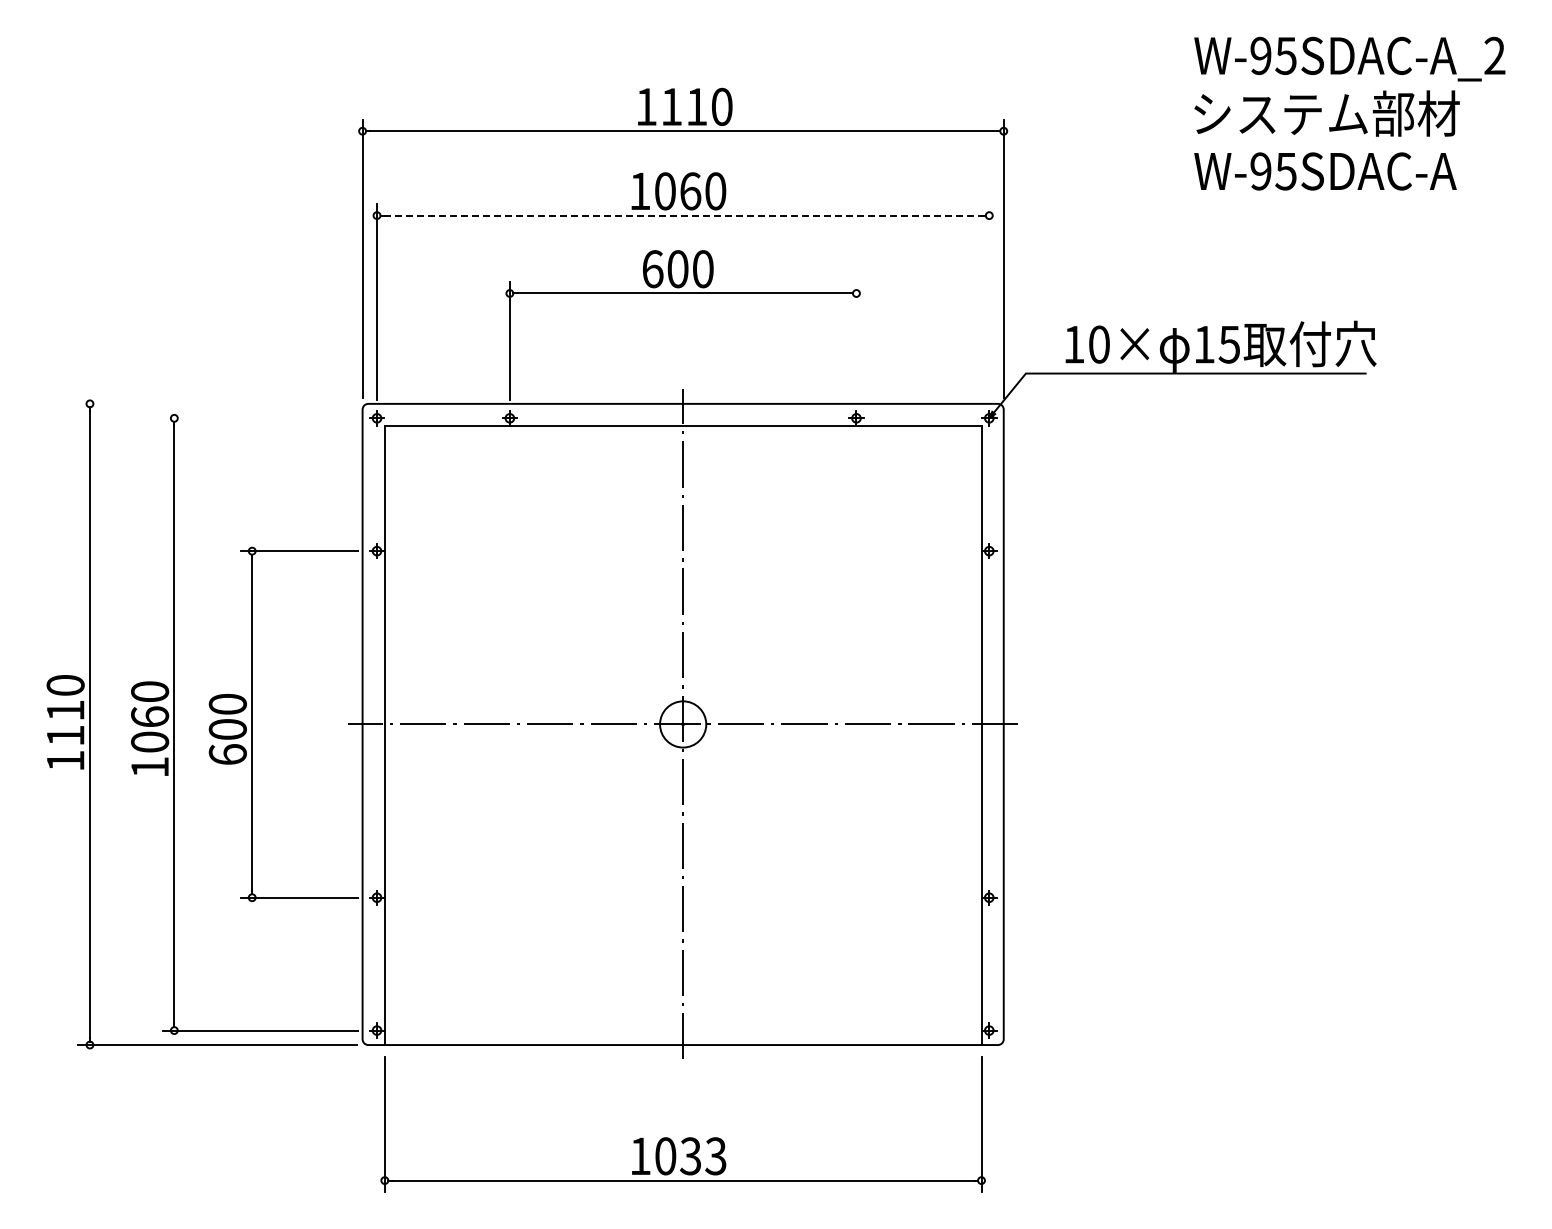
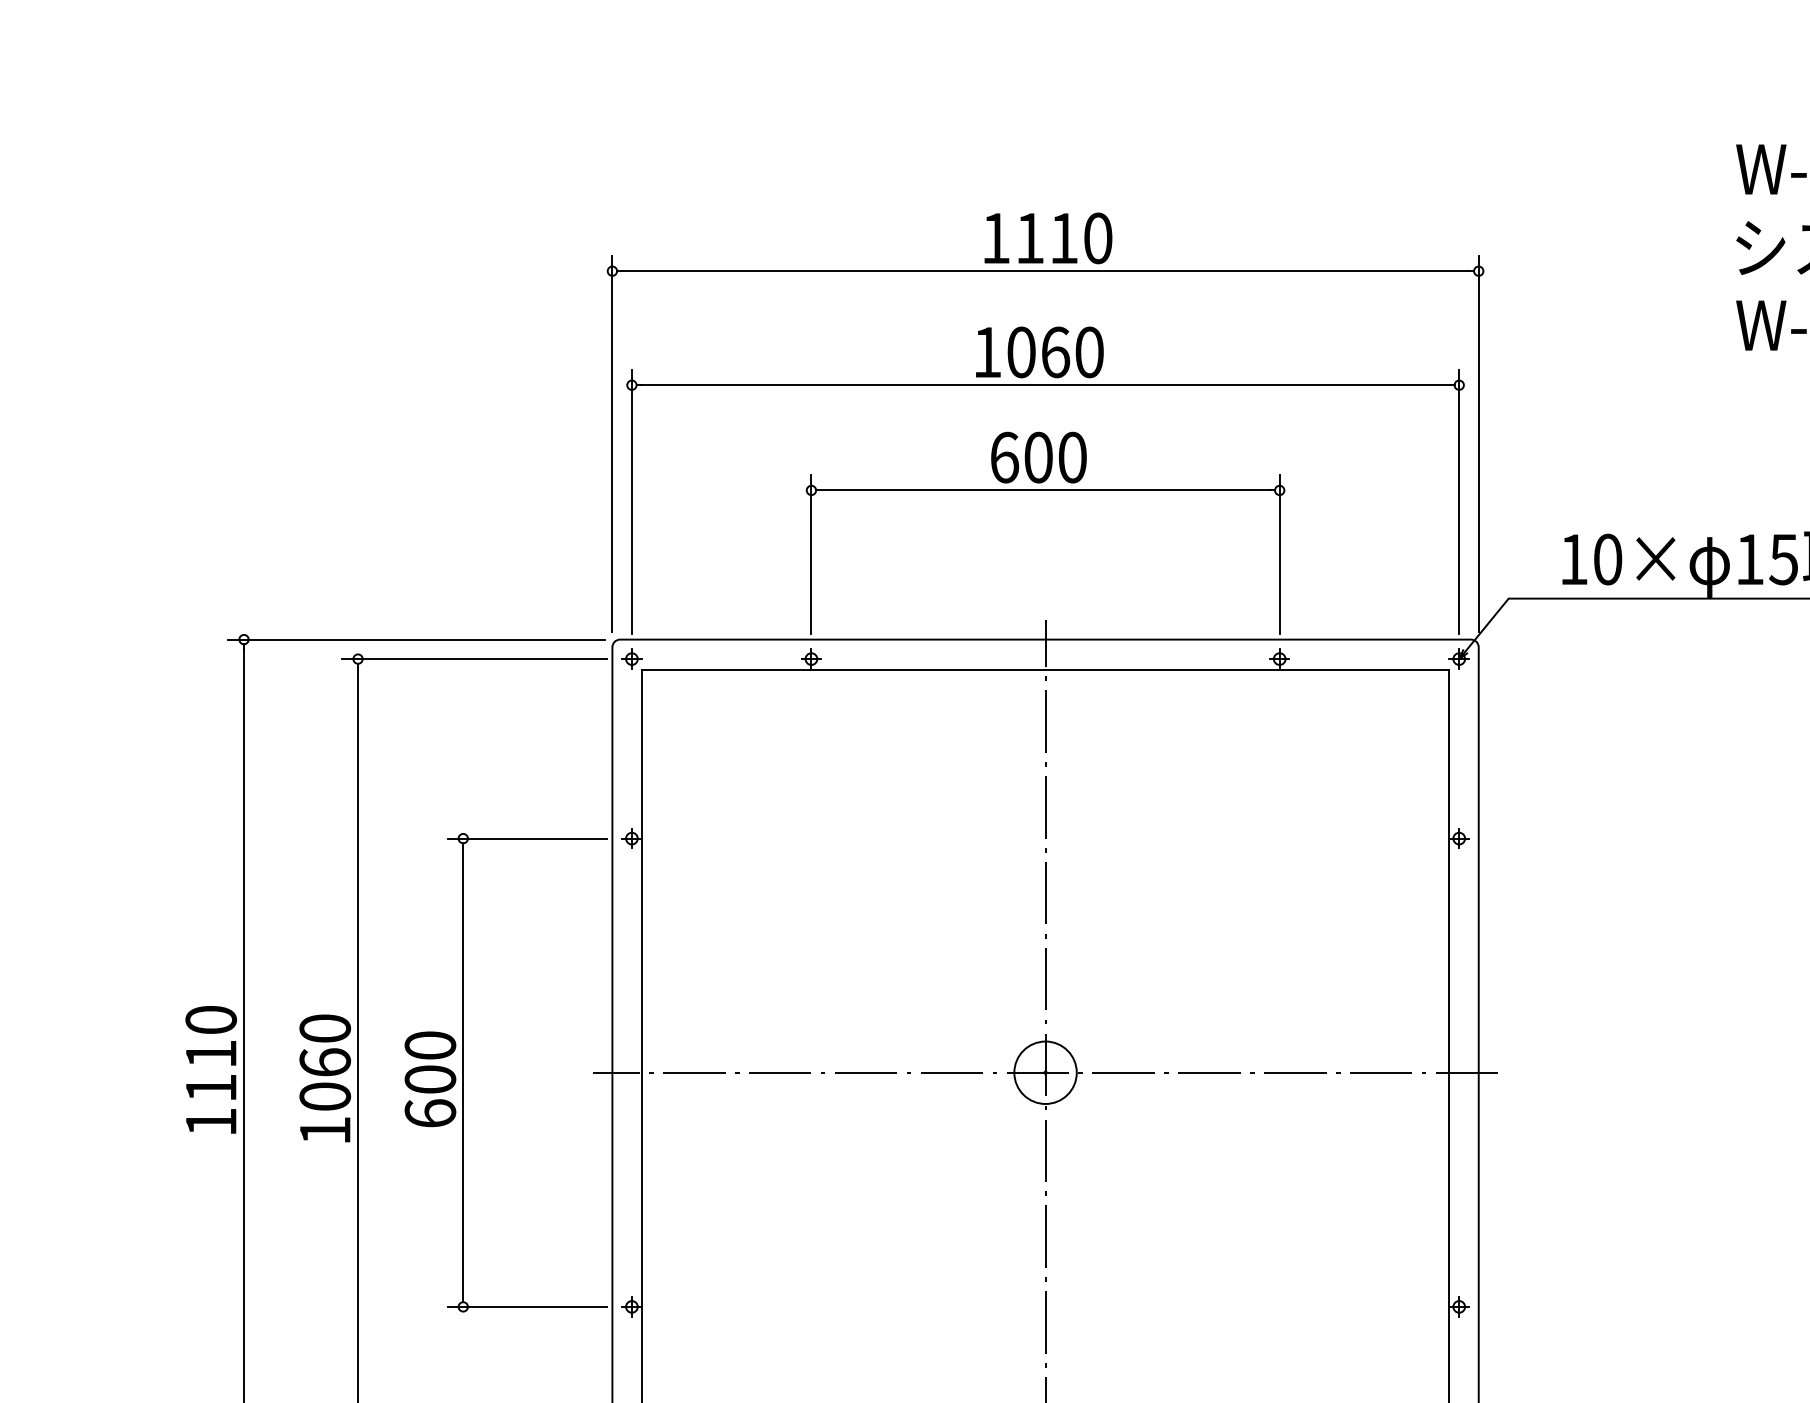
line: (683, 215) -> (1046, 385), dashed -> solid
line: (989, 301) -> (1459, 501), added
line: (856, 340) -> (1279, 553), added
line: (217, 403) -> (416, 639), added
line: (260, 418) -> (474, 659), added

